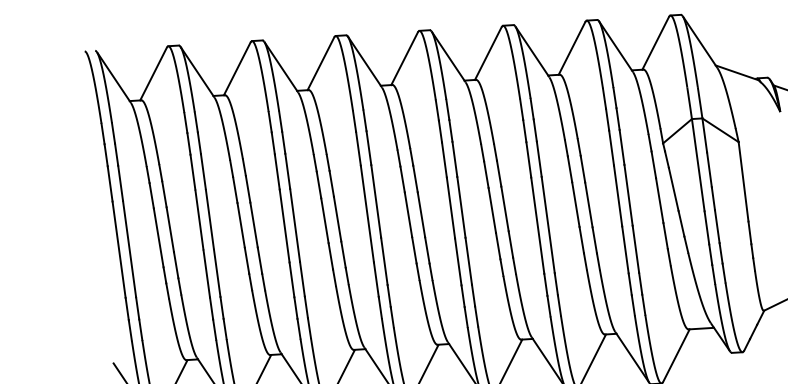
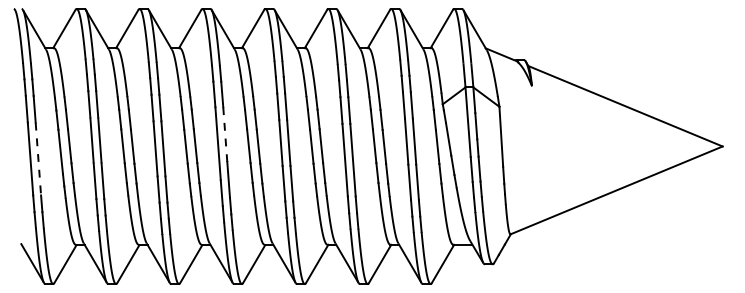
line: (376, 201) -> (225, 134), solid -> dashed
line: (129, 249) -> (38, 159), solid -> dashed

